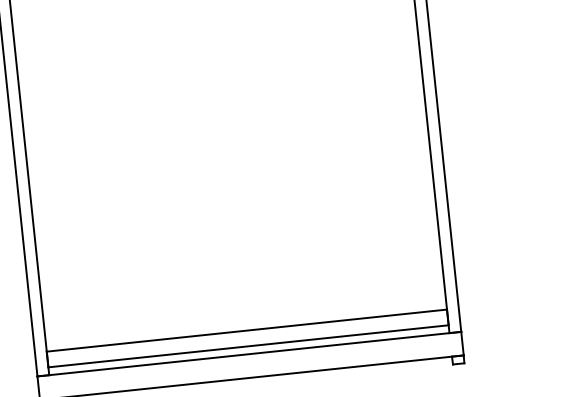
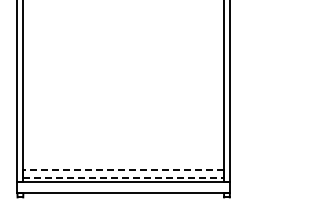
line: (246, 329) -> (123, 169), solid -> dashed
line: (250, 345) -> (124, 177), solid -> dashed

